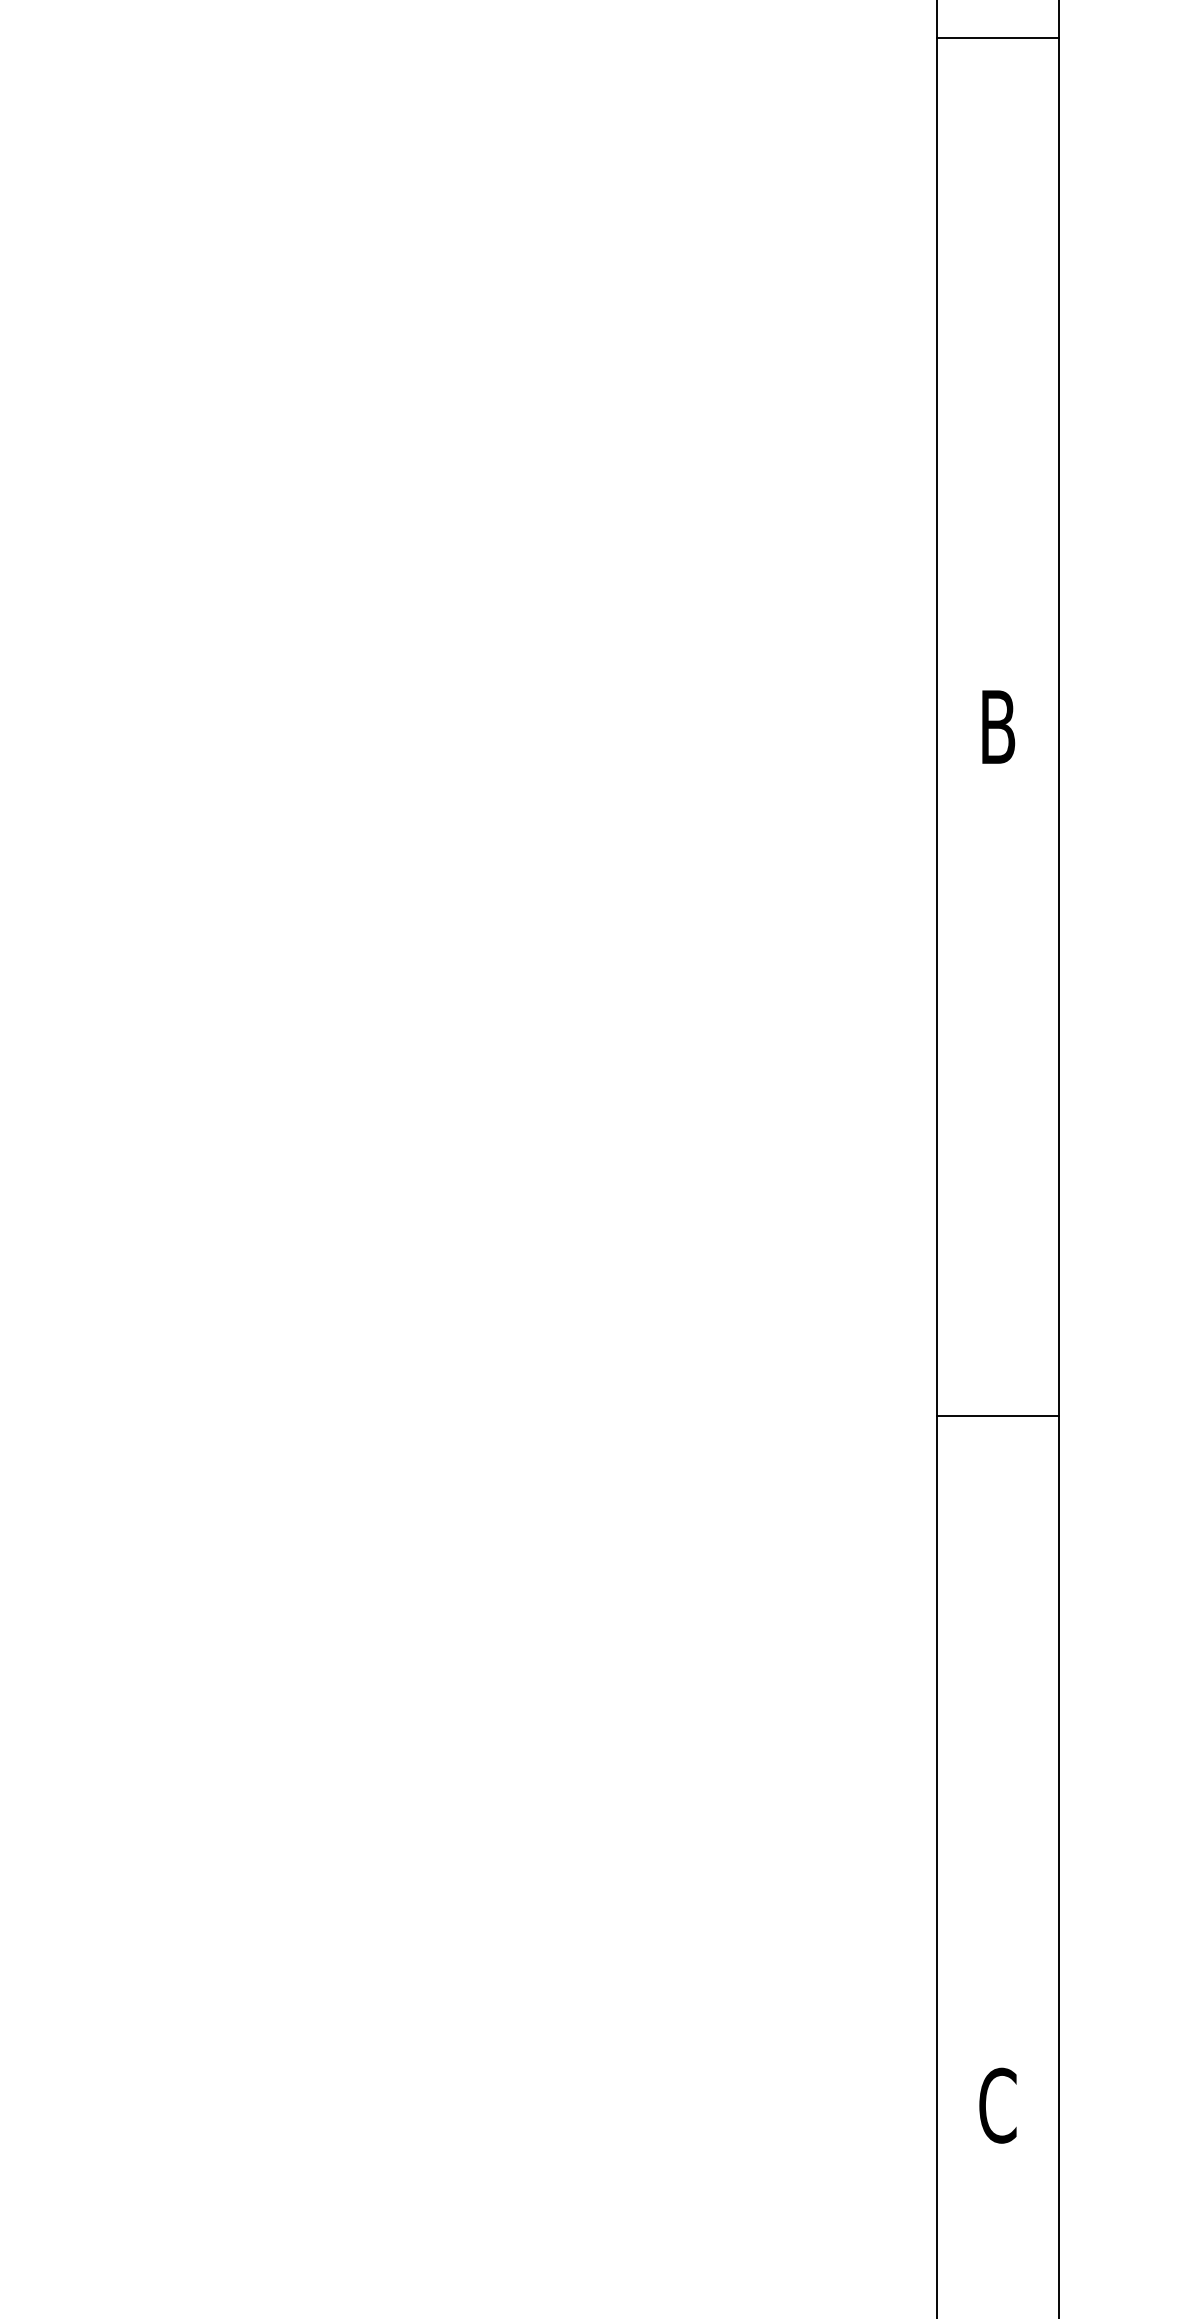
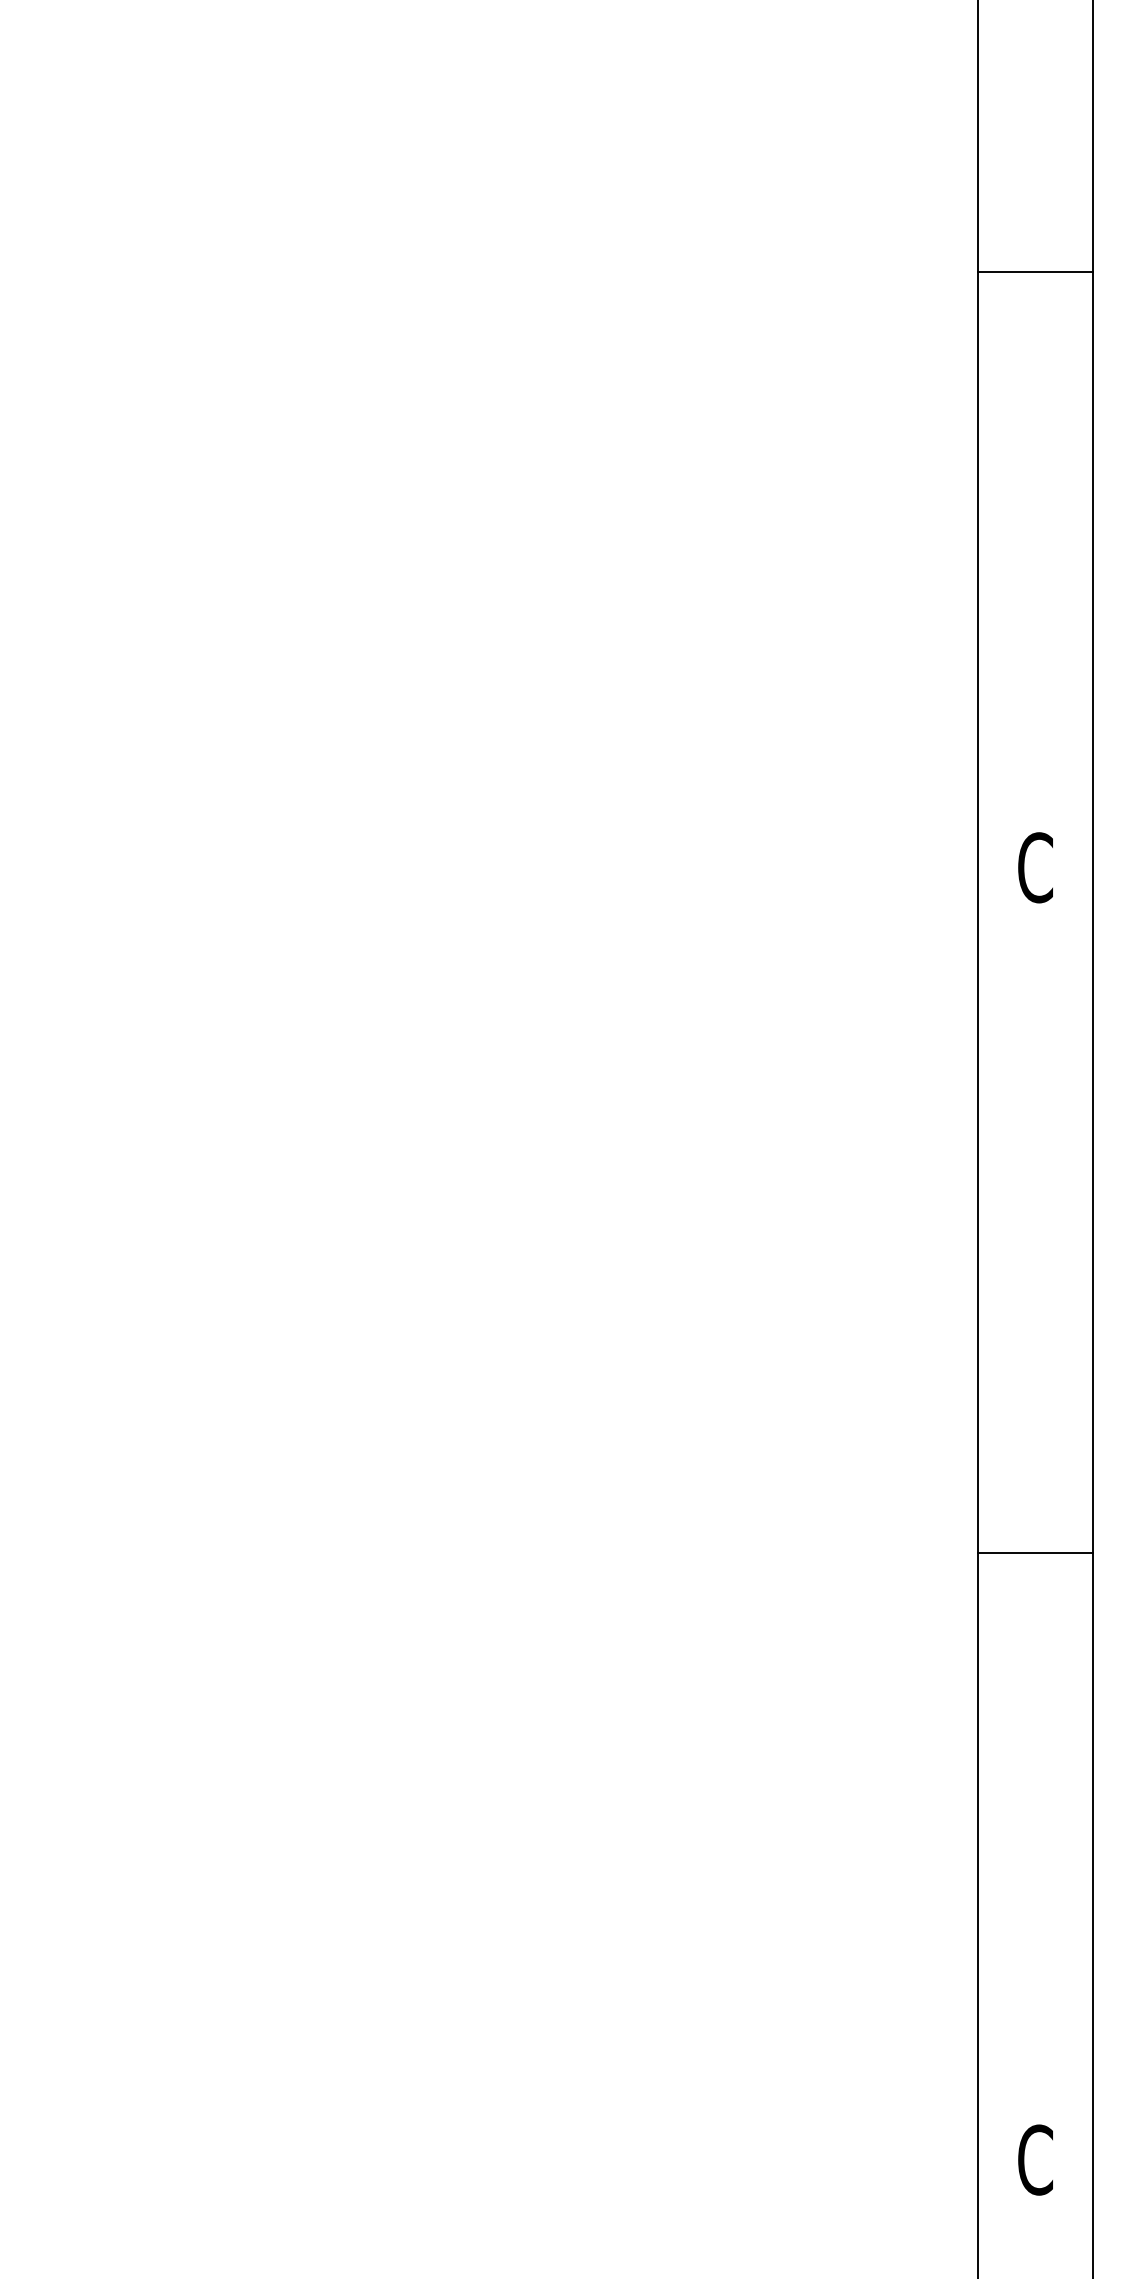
line: (997, 37) -> (1035, 271), moved
text: (997, 726) -> (1035, 867), B -> C
line: (997, 1415) -> (1035, 1552), moved

